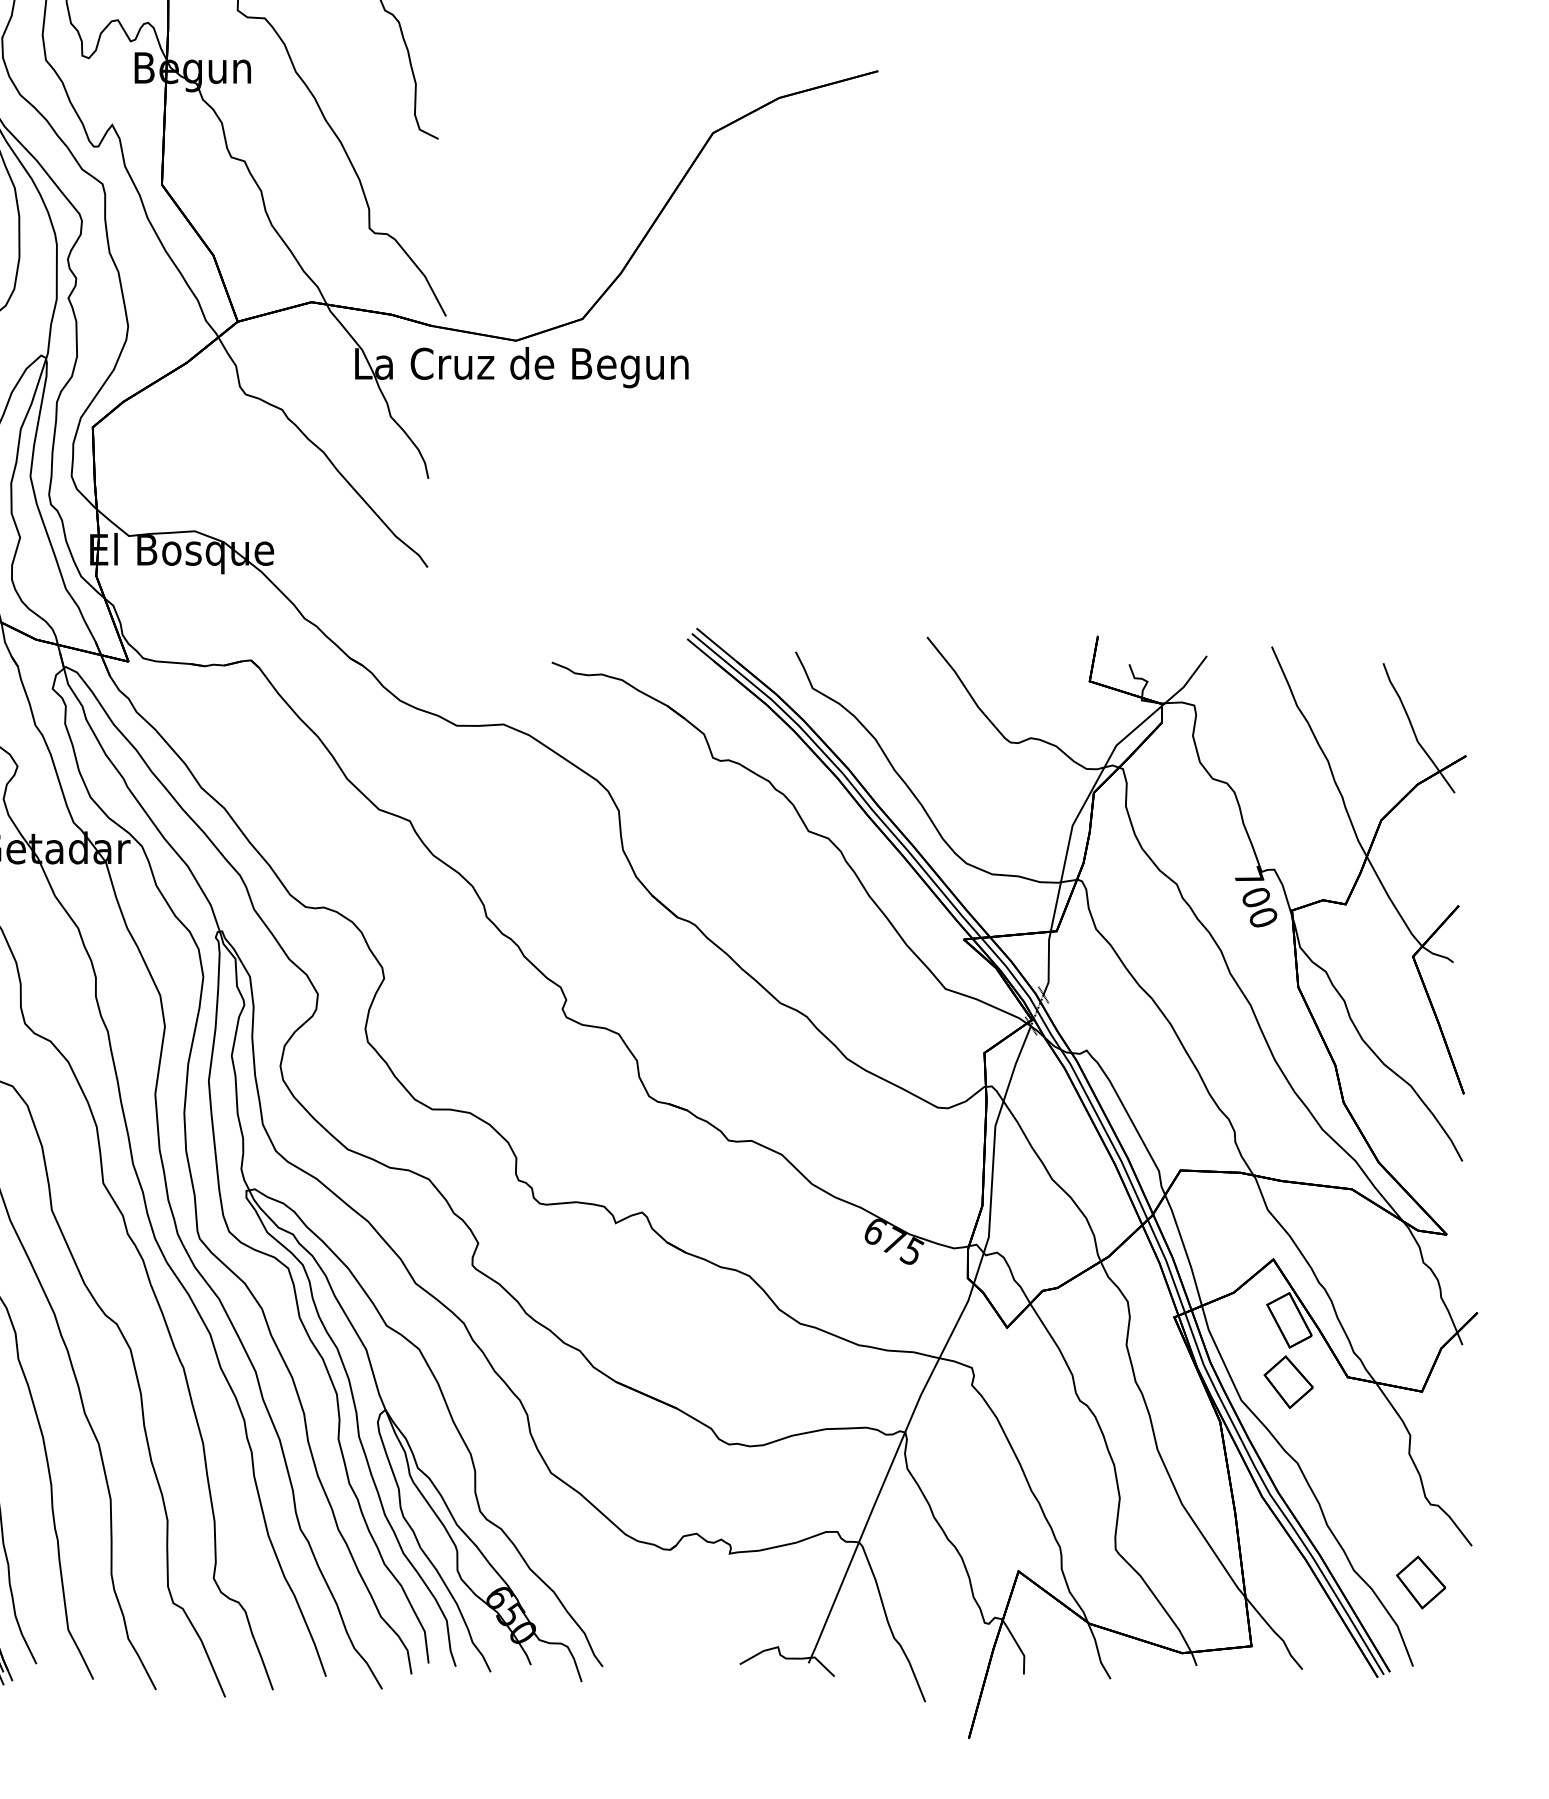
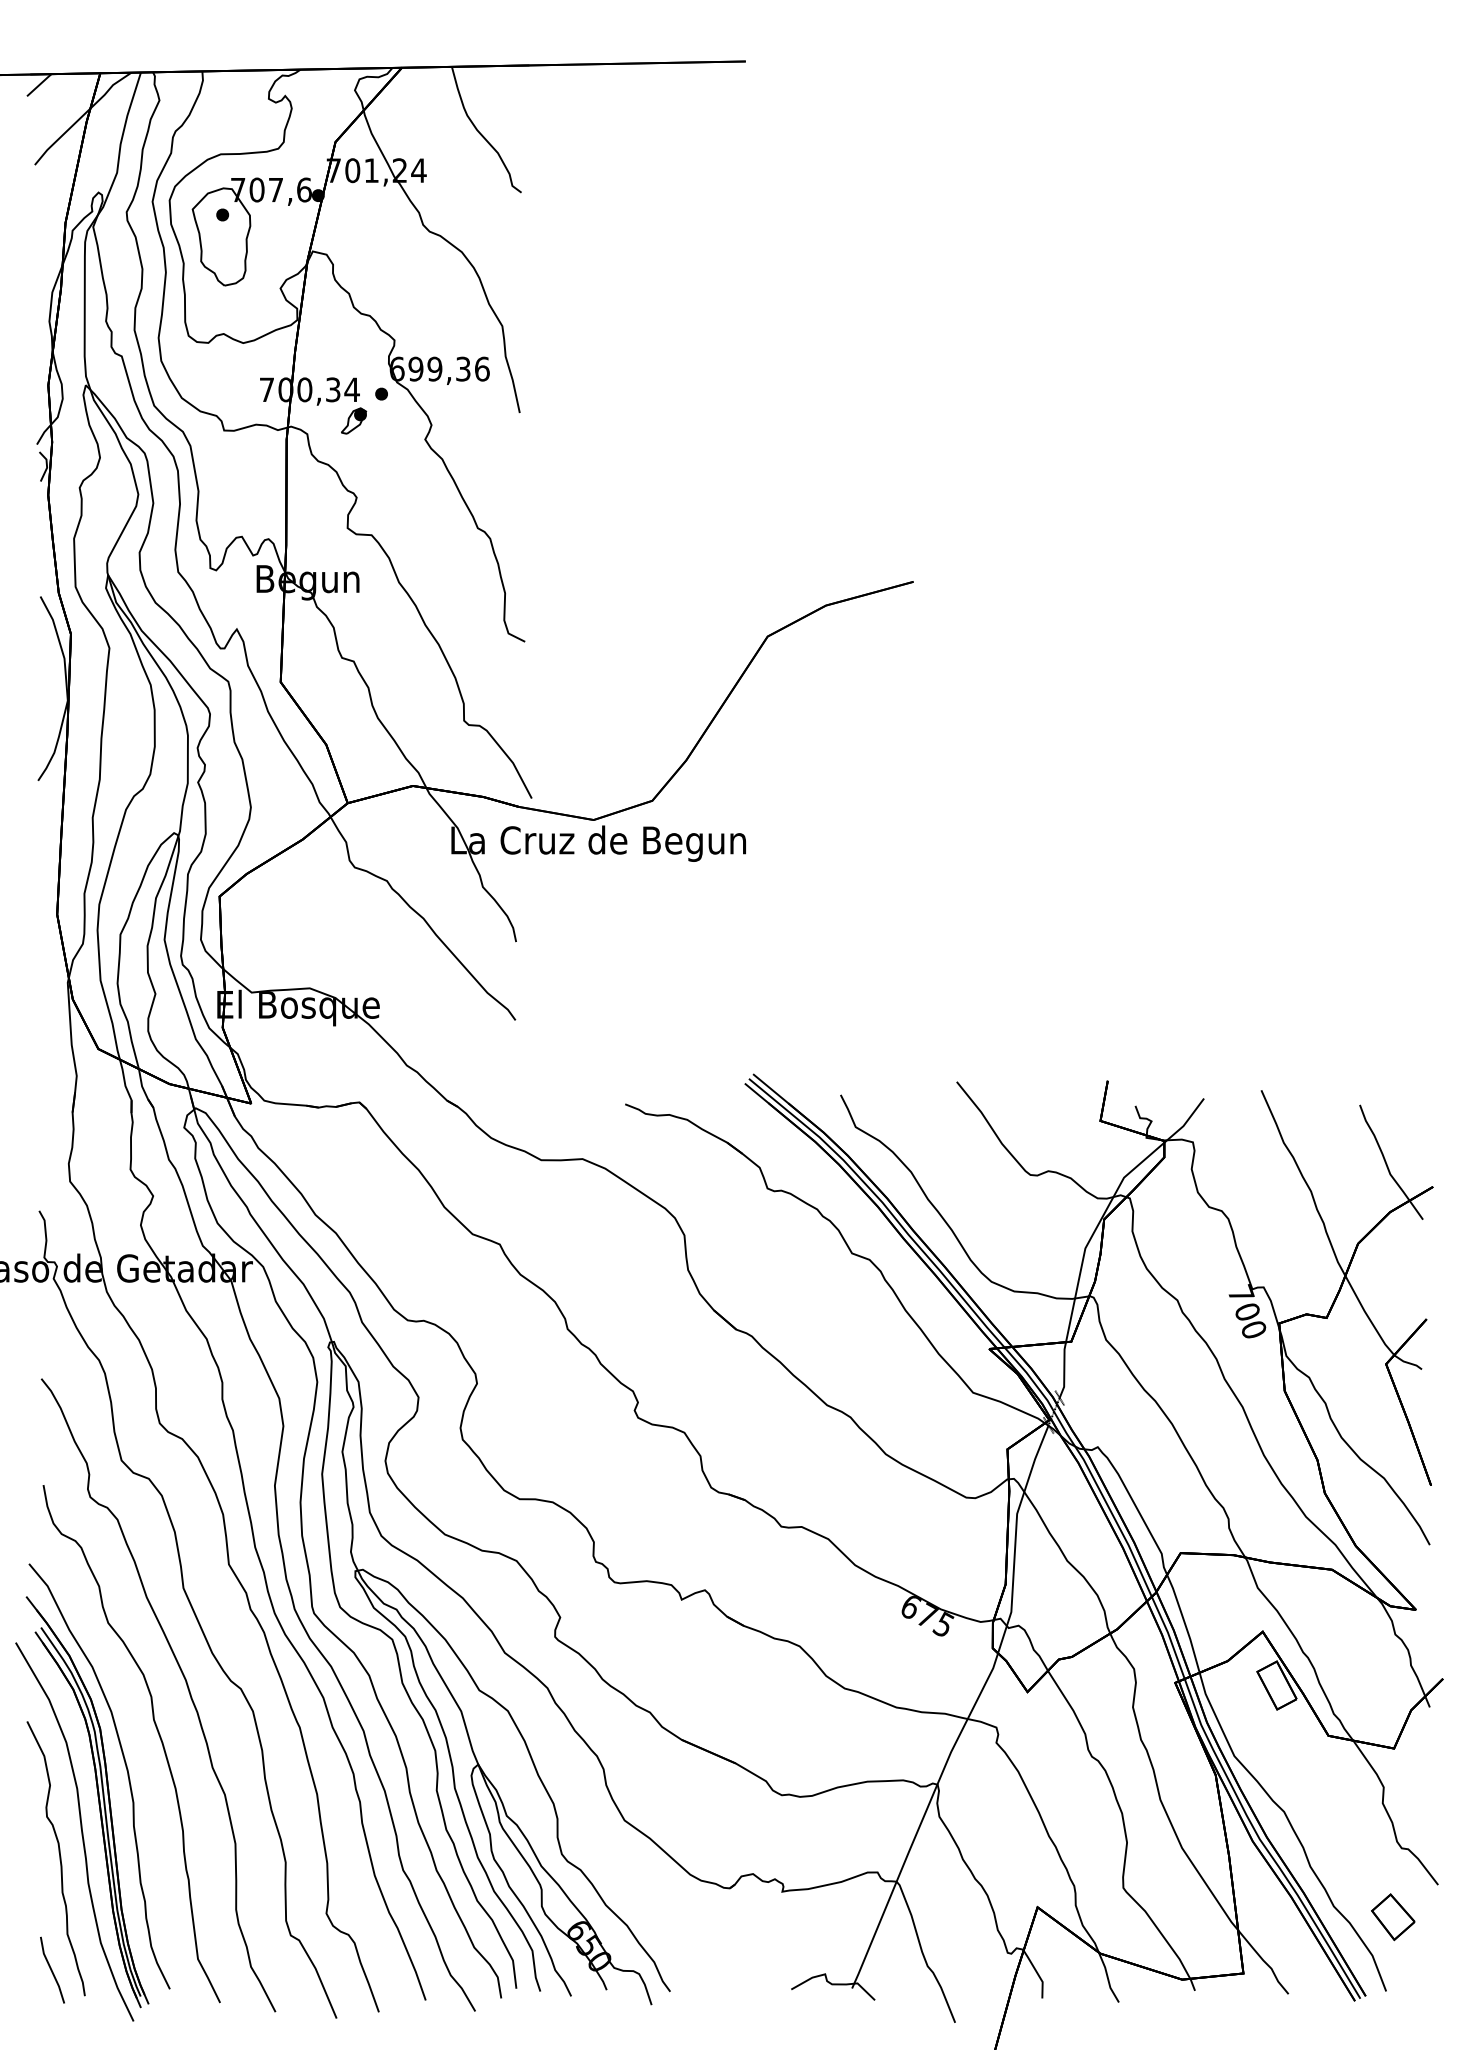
part: (1288, 1382) -> (1276, 1740), removed

